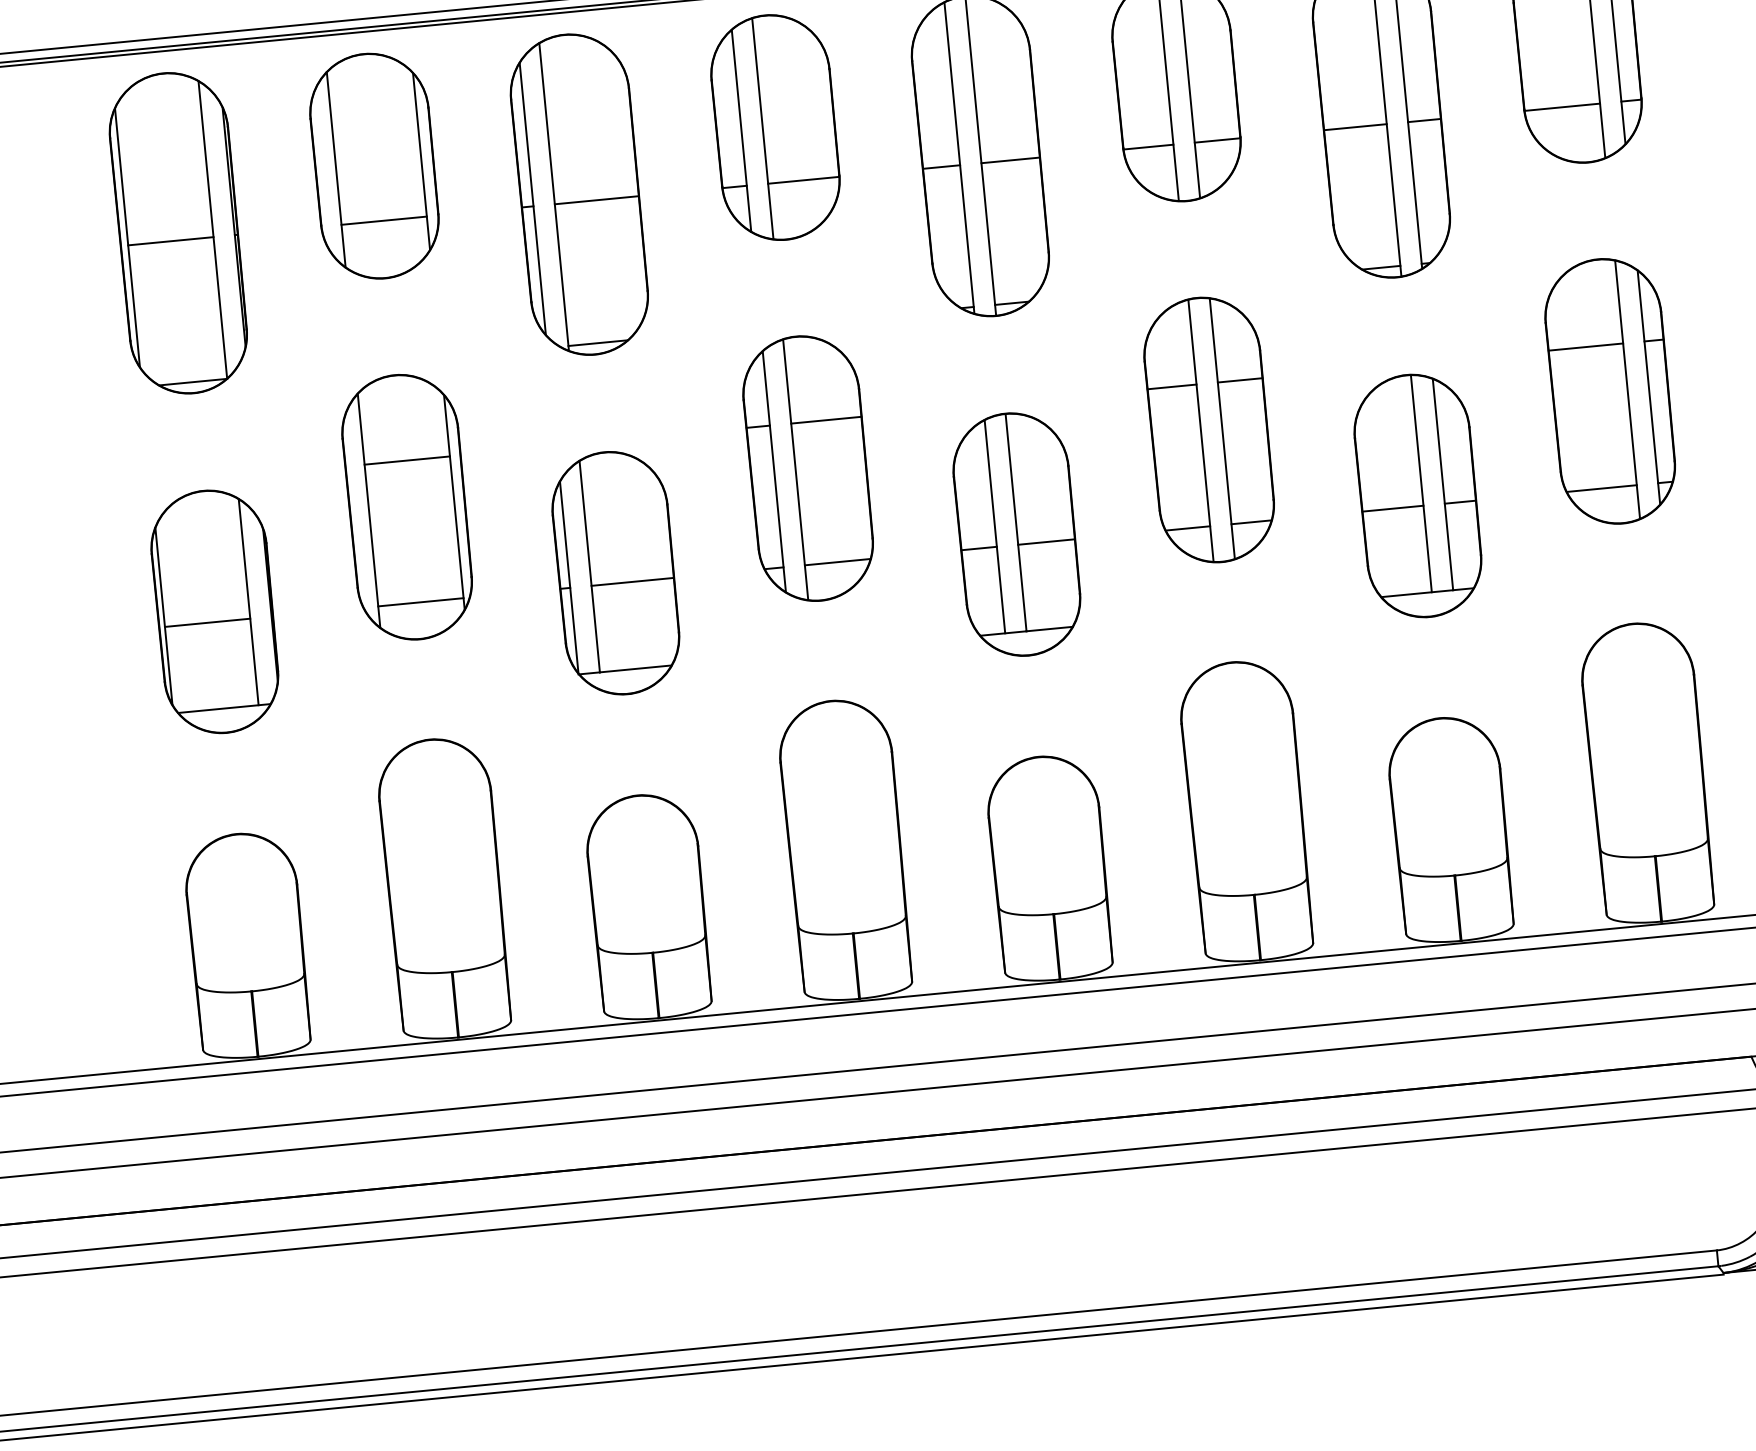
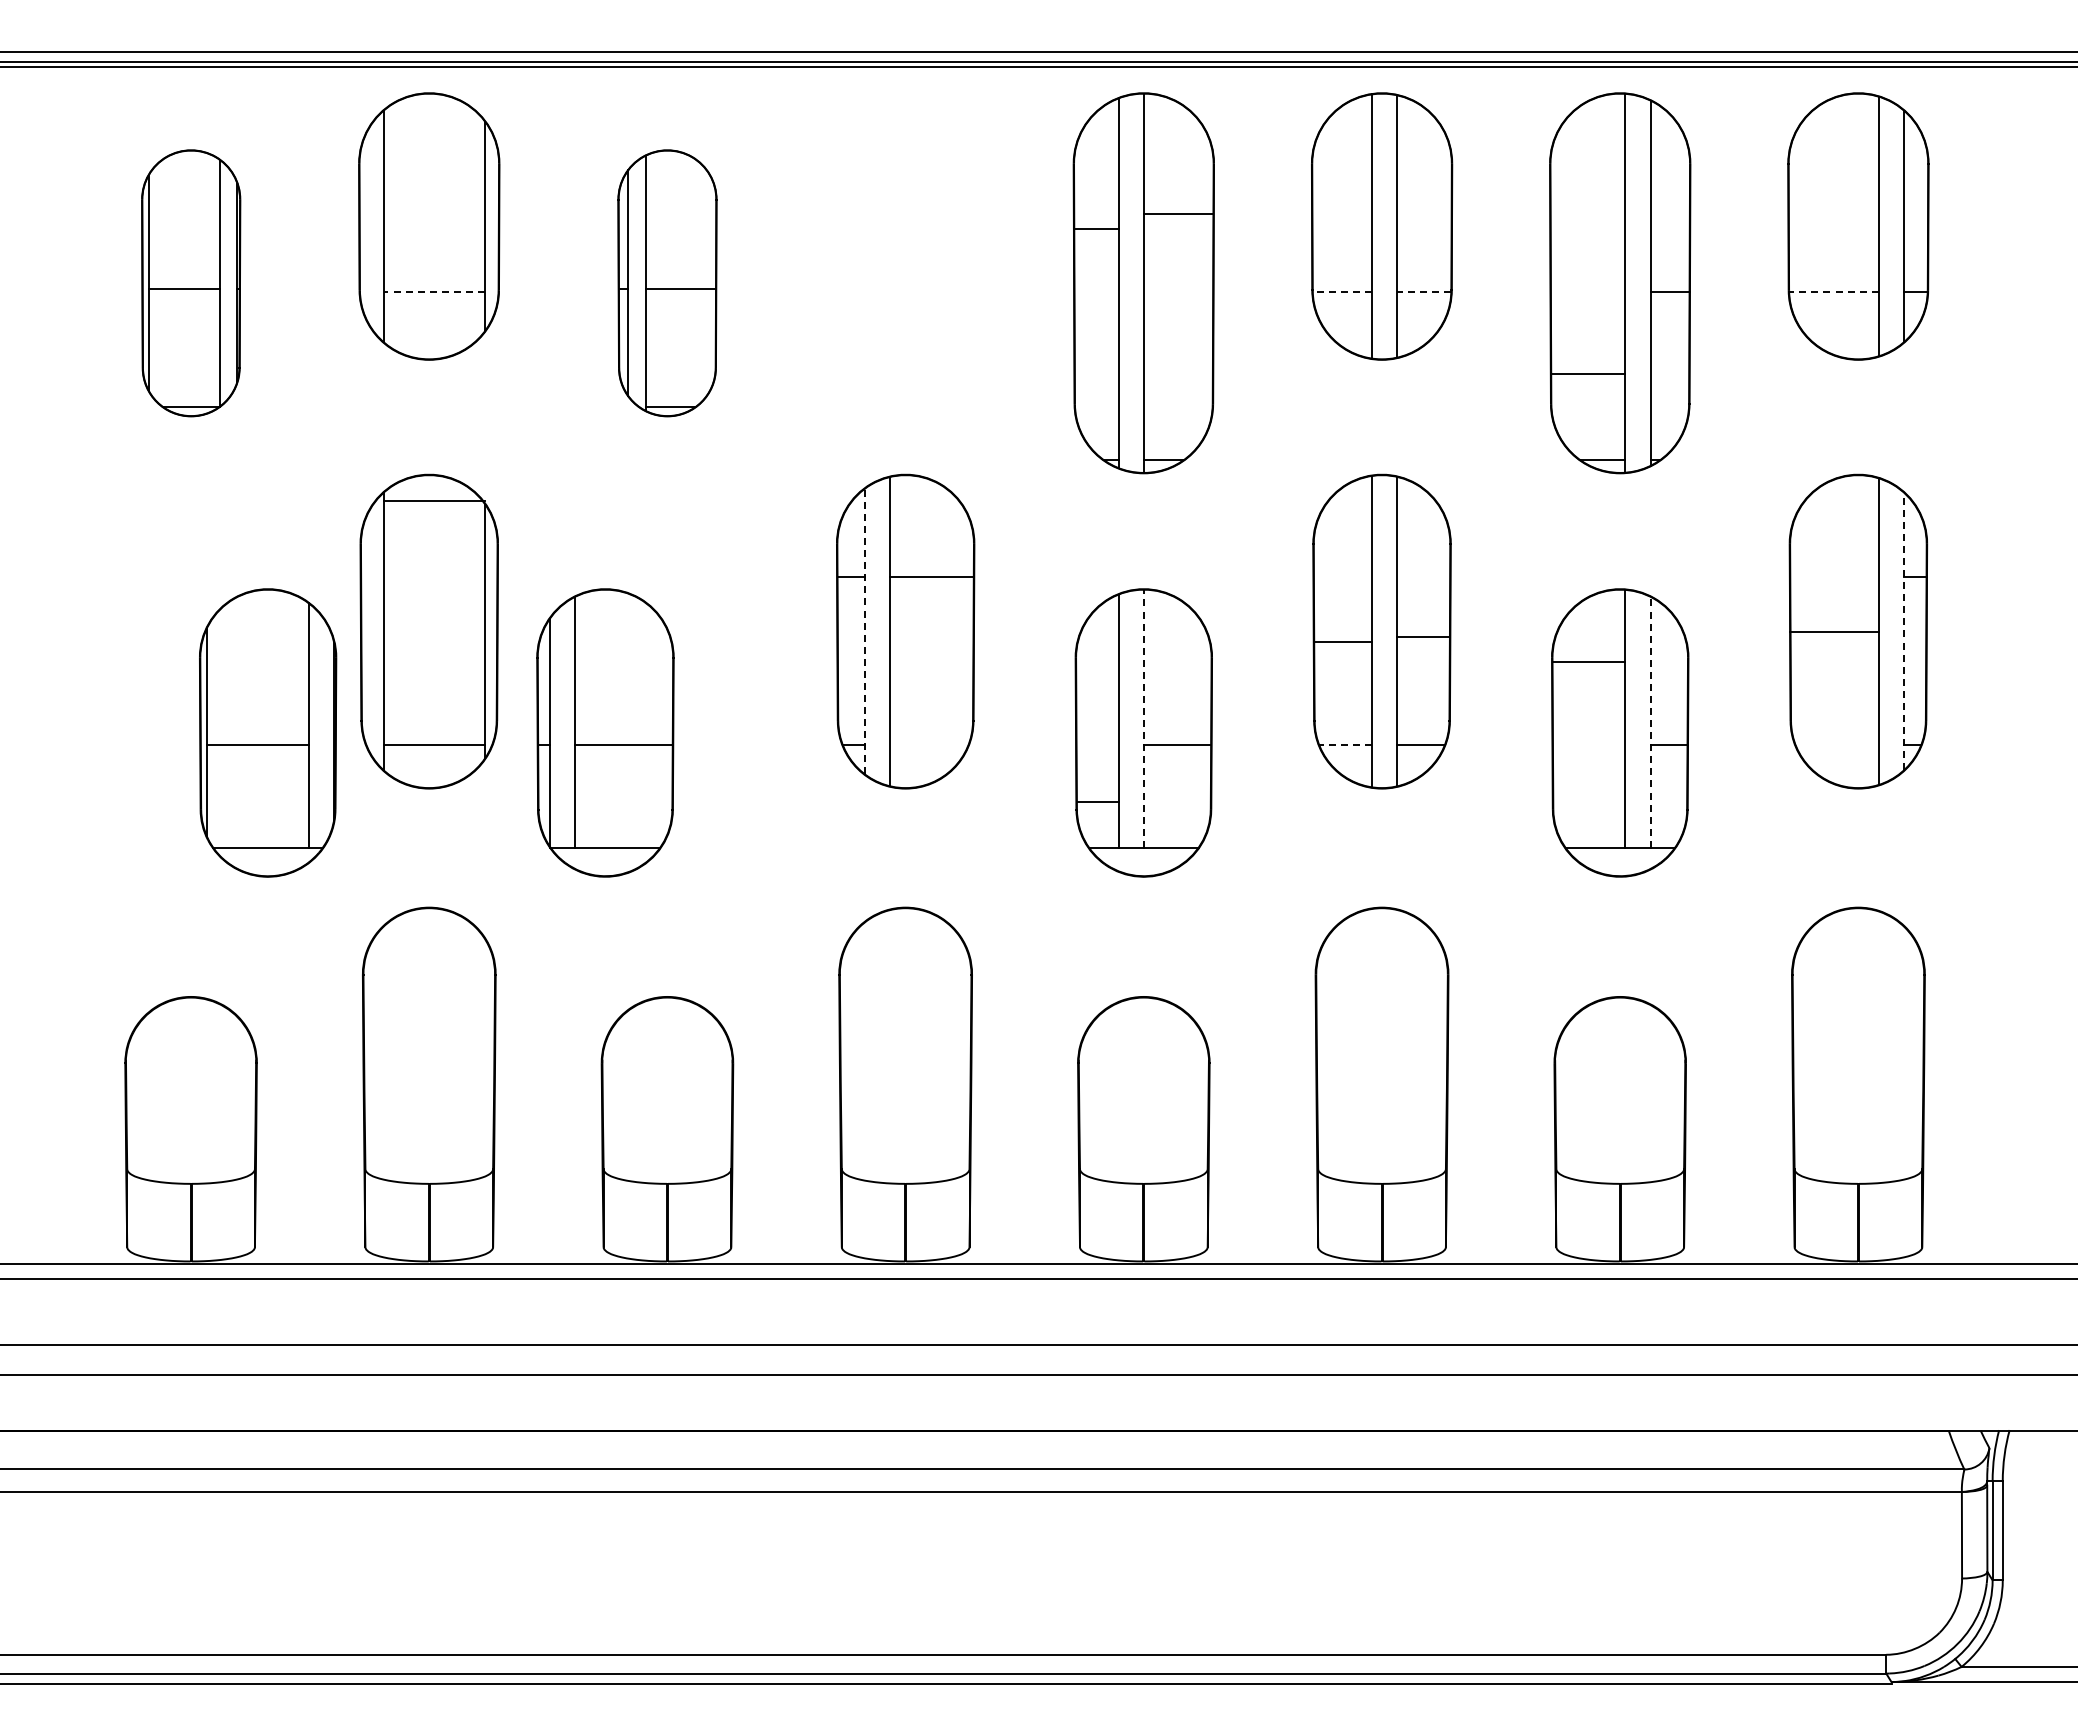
line: (1561, 107) -> (1833, 291), solid -> dashed
part: (775, 127) -> (905, 226), removed
line: (1354, 127) -> (1587, 373), moved
line: (1216, 140) -> (1423, 291), solid -> dashed
line: (1148, 146) -> (1342, 291), solid -> dashed
line: (1010, 160) -> (1178, 213), moved
line: (941, 166) -> (1096, 228), moved
part: (579, 194) -> (667, 283), size x0.7
line: (384, 220) -> (434, 291), solid -> dashed
part: (179, 233) -> (191, 283), size x0.7
line: (1585, 346) -> (1834, 631), moved
line: (1239, 380) -> (1423, 636), moved
line: (1171, 386) -> (1342, 641), moved
line: (1649, 387) -> (1904, 631), solid -> dashed
line: (407, 460) -> (434, 500), moved
line: (774, 471) -> (865, 631), solid -> dashed
line: (1442, 483) -> (1650, 721), solid -> dashed
line: (1601, 489) -> (1836, 745), removed
line: (1392, 509) -> (1588, 662), moved
line: (1015, 522) -> (1143, 718), solid -> dashed
line: (1187, 528) -> (1345, 745), solid -> dashed
line: (979, 548) -> (1097, 802), moved
line: (837, 562) -> (929, 745), removed
part: (616, 572) -> (605, 732), moved
part: (215, 611) -> (268, 732), moved

